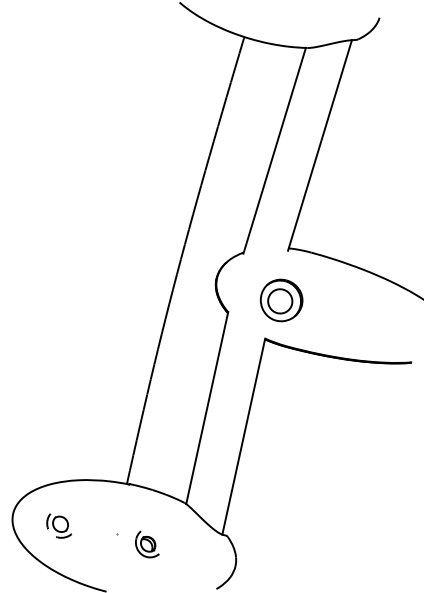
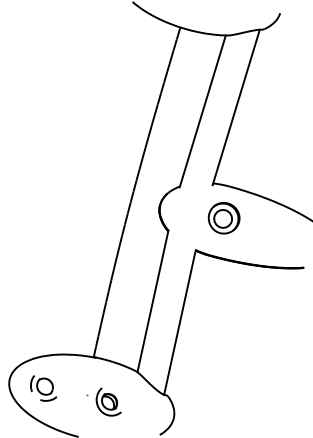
part: (281, 300) -> (224, 218), moved
part: (59, 525) -> (43, 388), size x1.43
part: (147, 544) -> (108, 402), size x1.43

